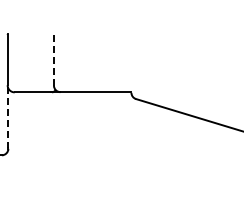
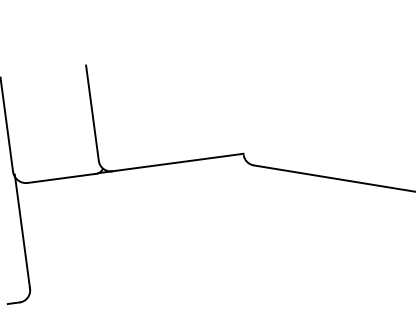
line: (54, 59) -> (93, 112), dashed -> solid
line: (8, 117) -> (22, 230), dashed -> solid

